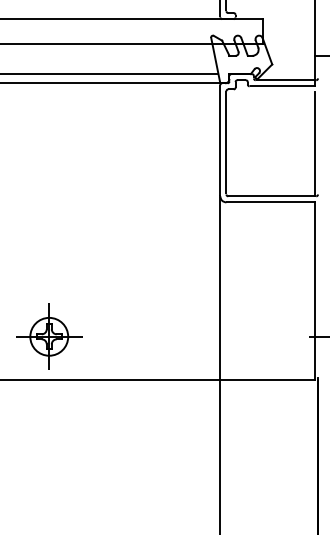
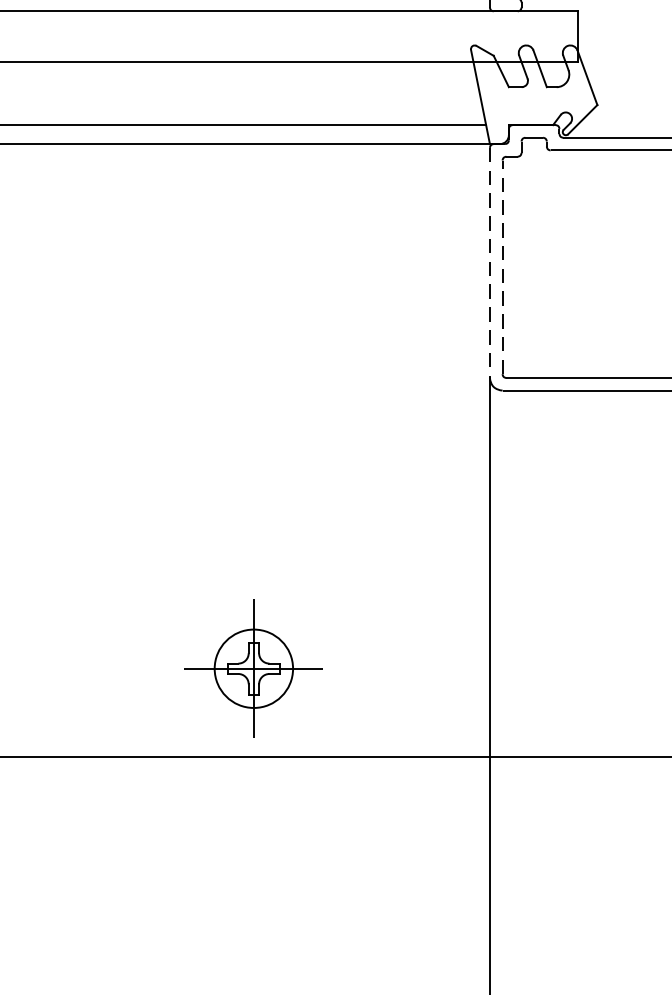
line: (220, 140) -> (490, 262), solid -> dashed
line: (226, 142) -> (502, 266), solid -> dashed
part: (49, 336) -> (254, 668), moved

